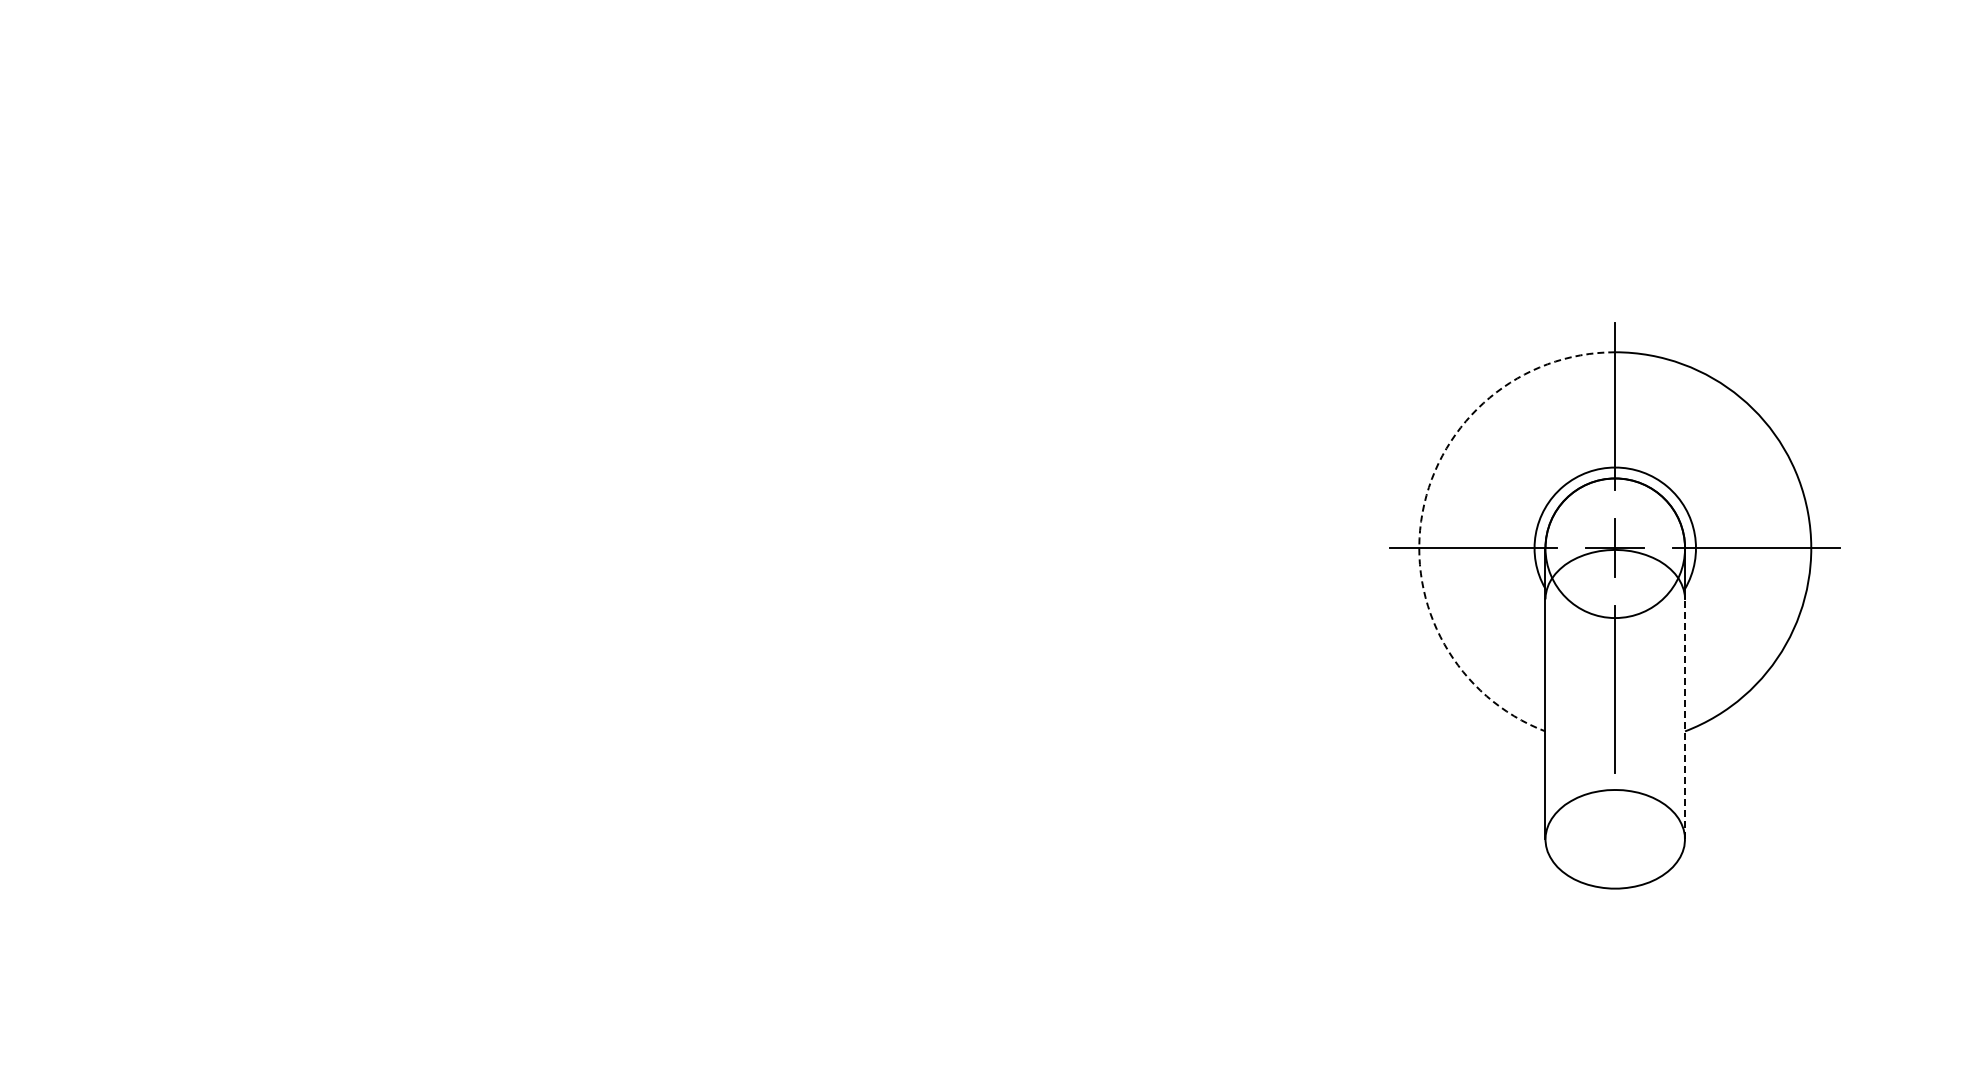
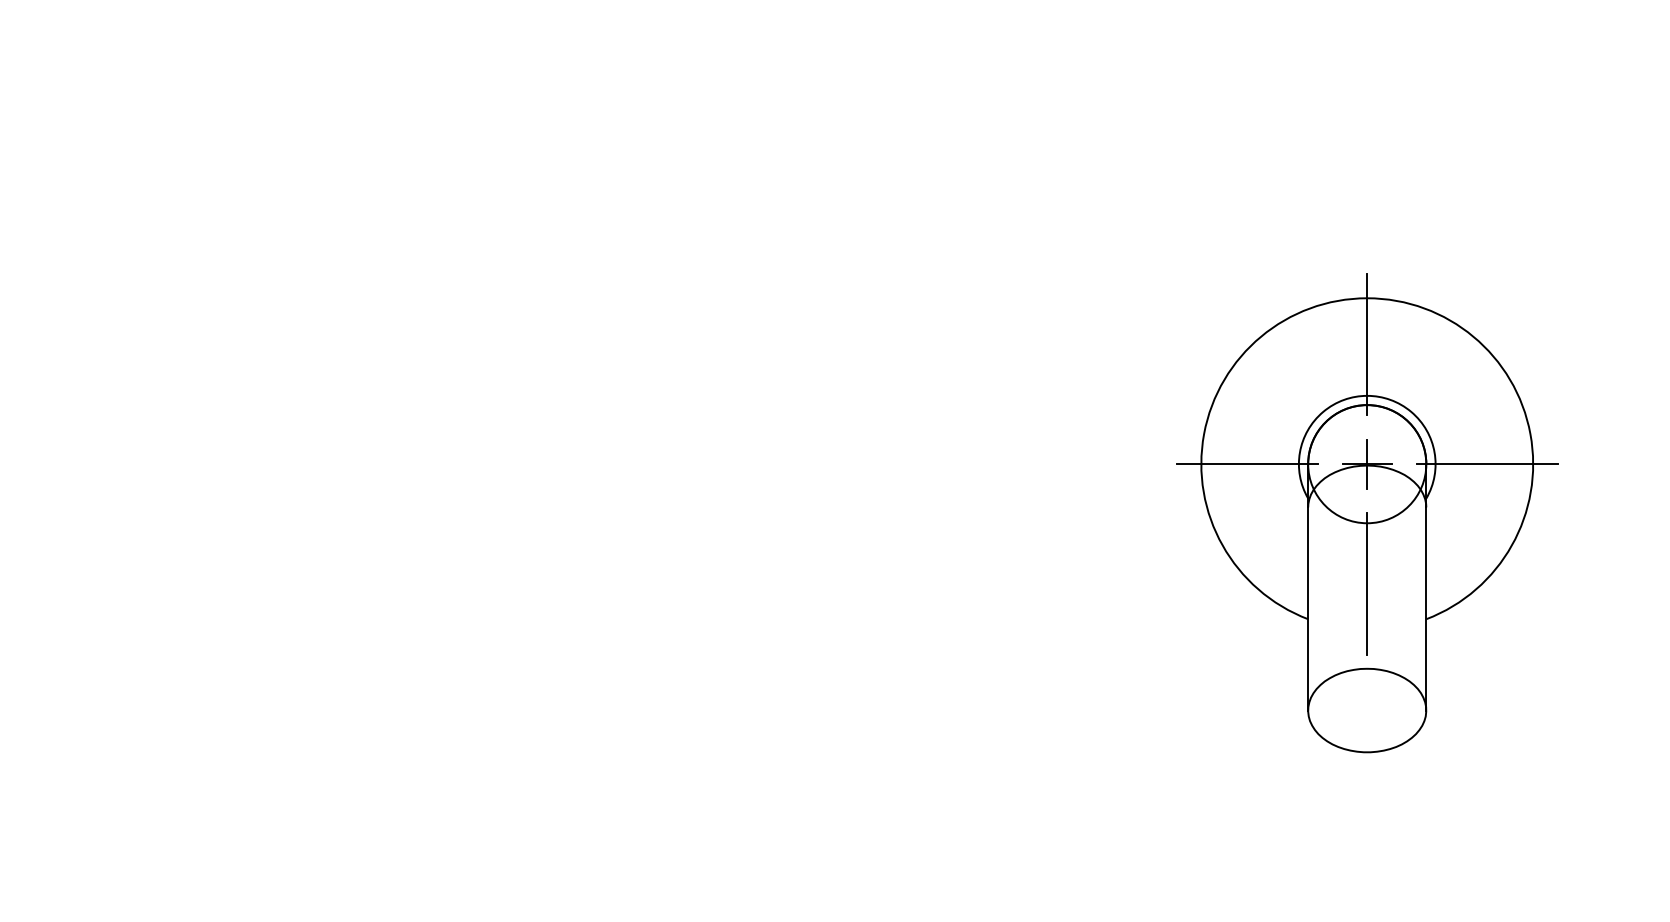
arc: (1422, 512) -> (1204, 433), dashed -> solid
line: (1685, 719) -> (1426, 609), dashed -> solid

